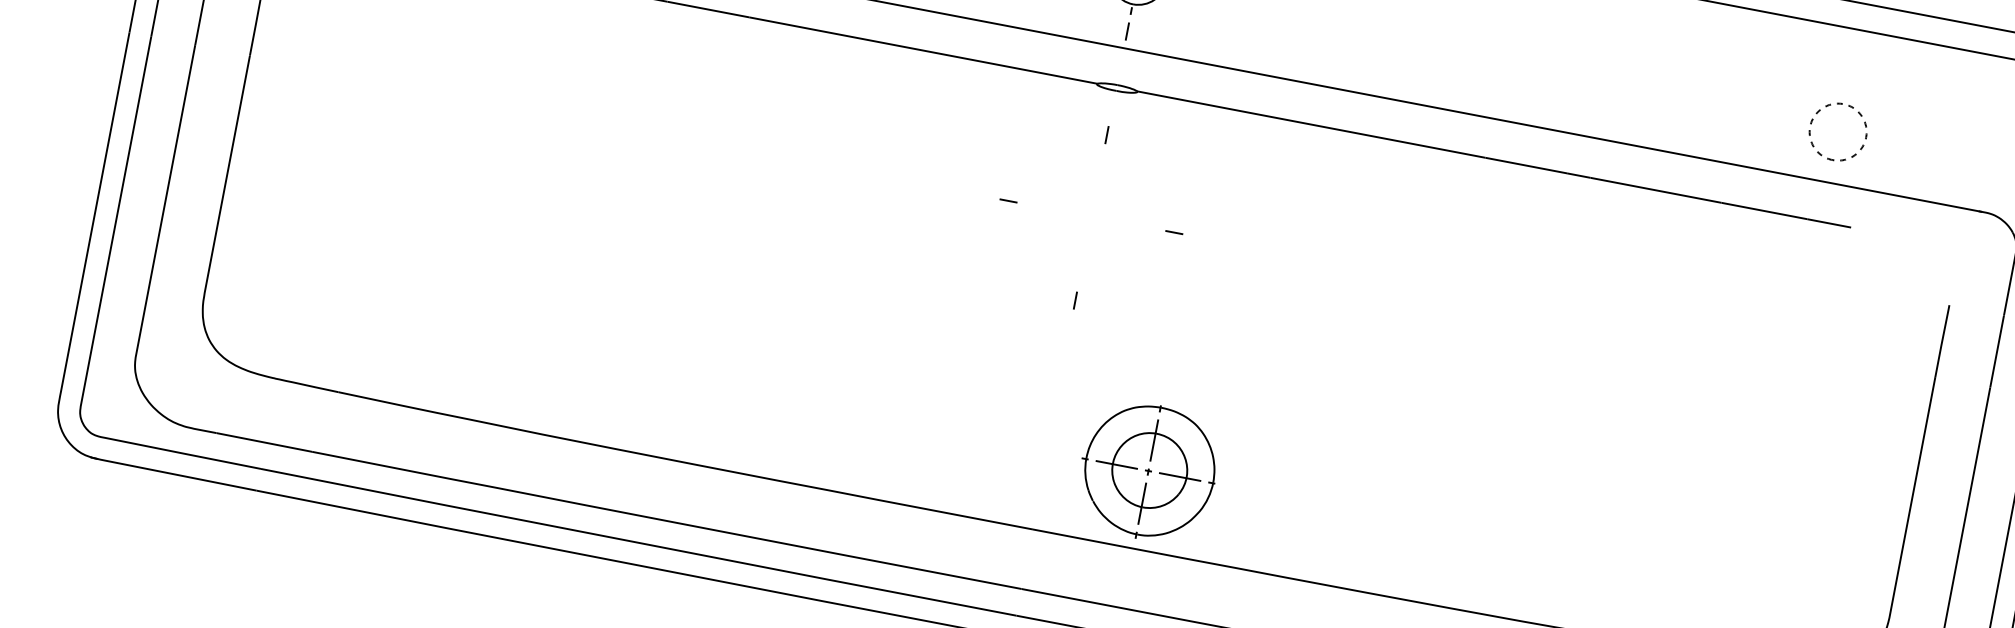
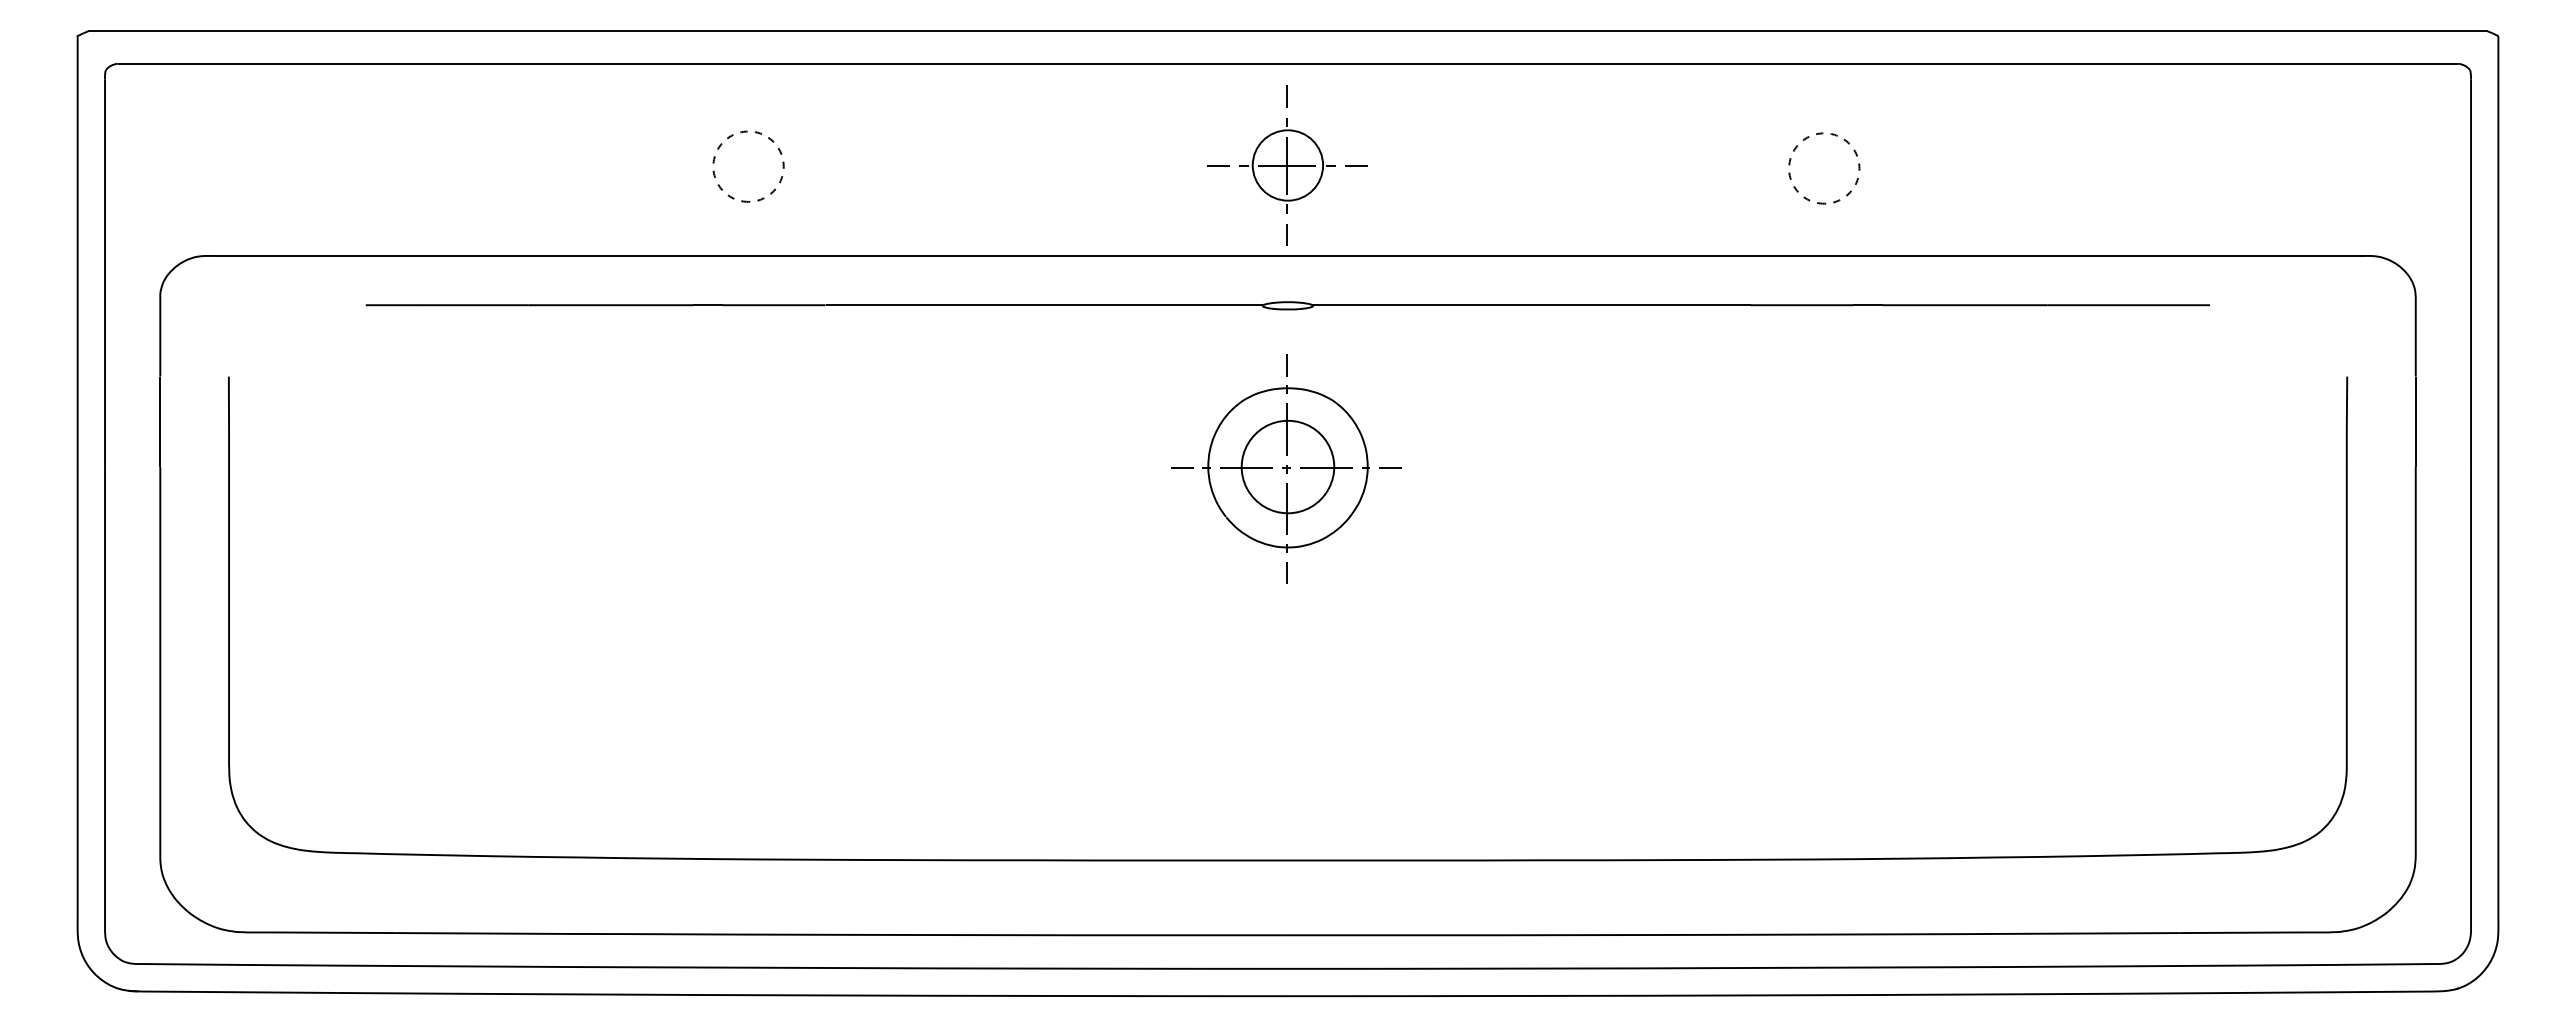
part: (1851, 108) -> (1835, 136), moved
part: (1147, 471) -> (1285, 468), moved

